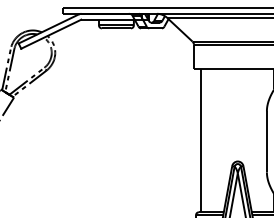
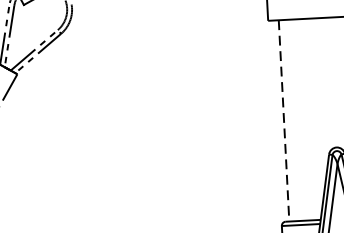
line: (201, 140) -> (284, 120), solid -> dashed

